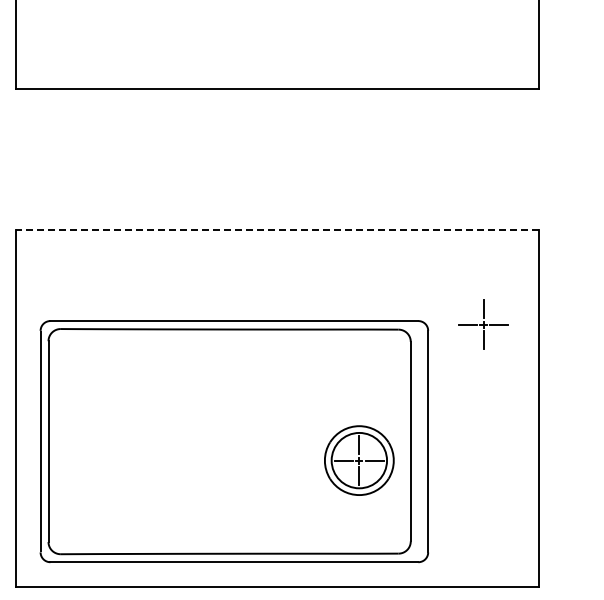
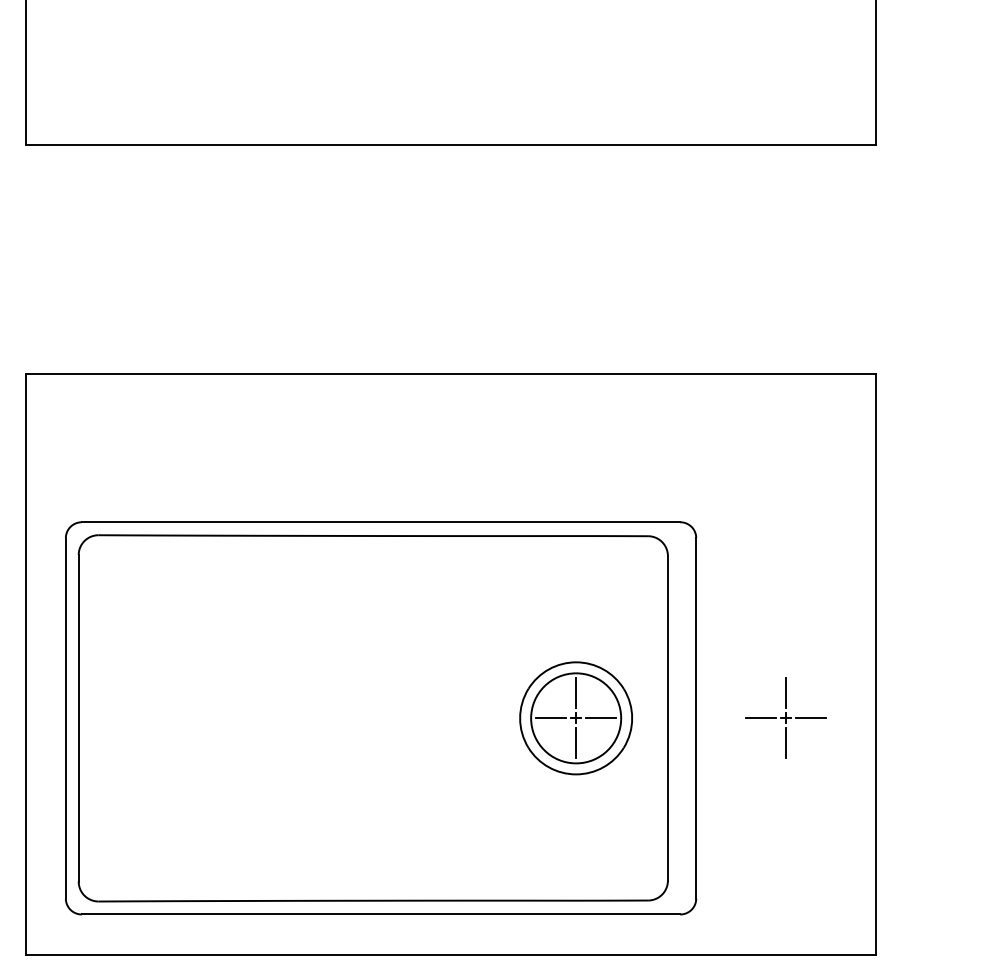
line: (276, 230) -> (449, 374), dashed -> solid
part: (483, 324) -> (786, 718), moved
part: (359, 460) -> (576, 718), moved

